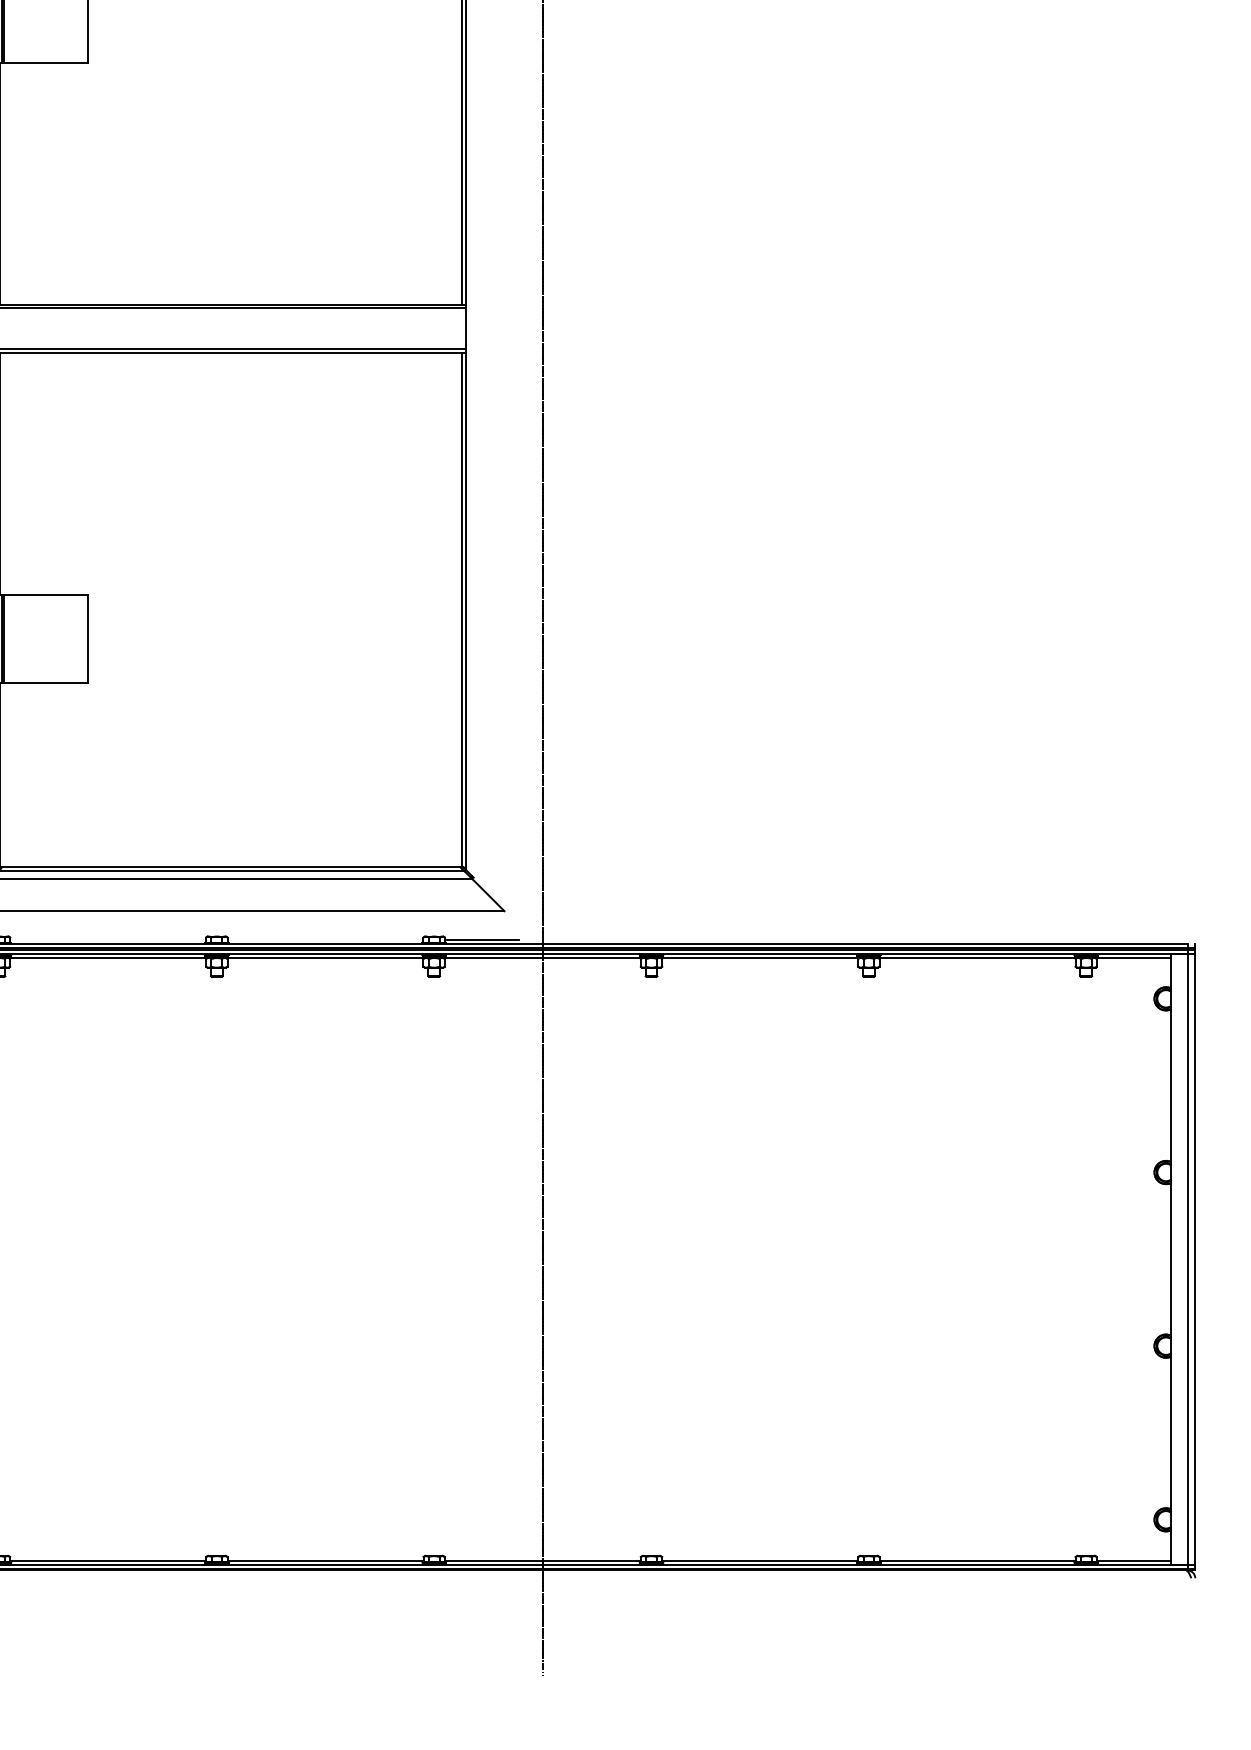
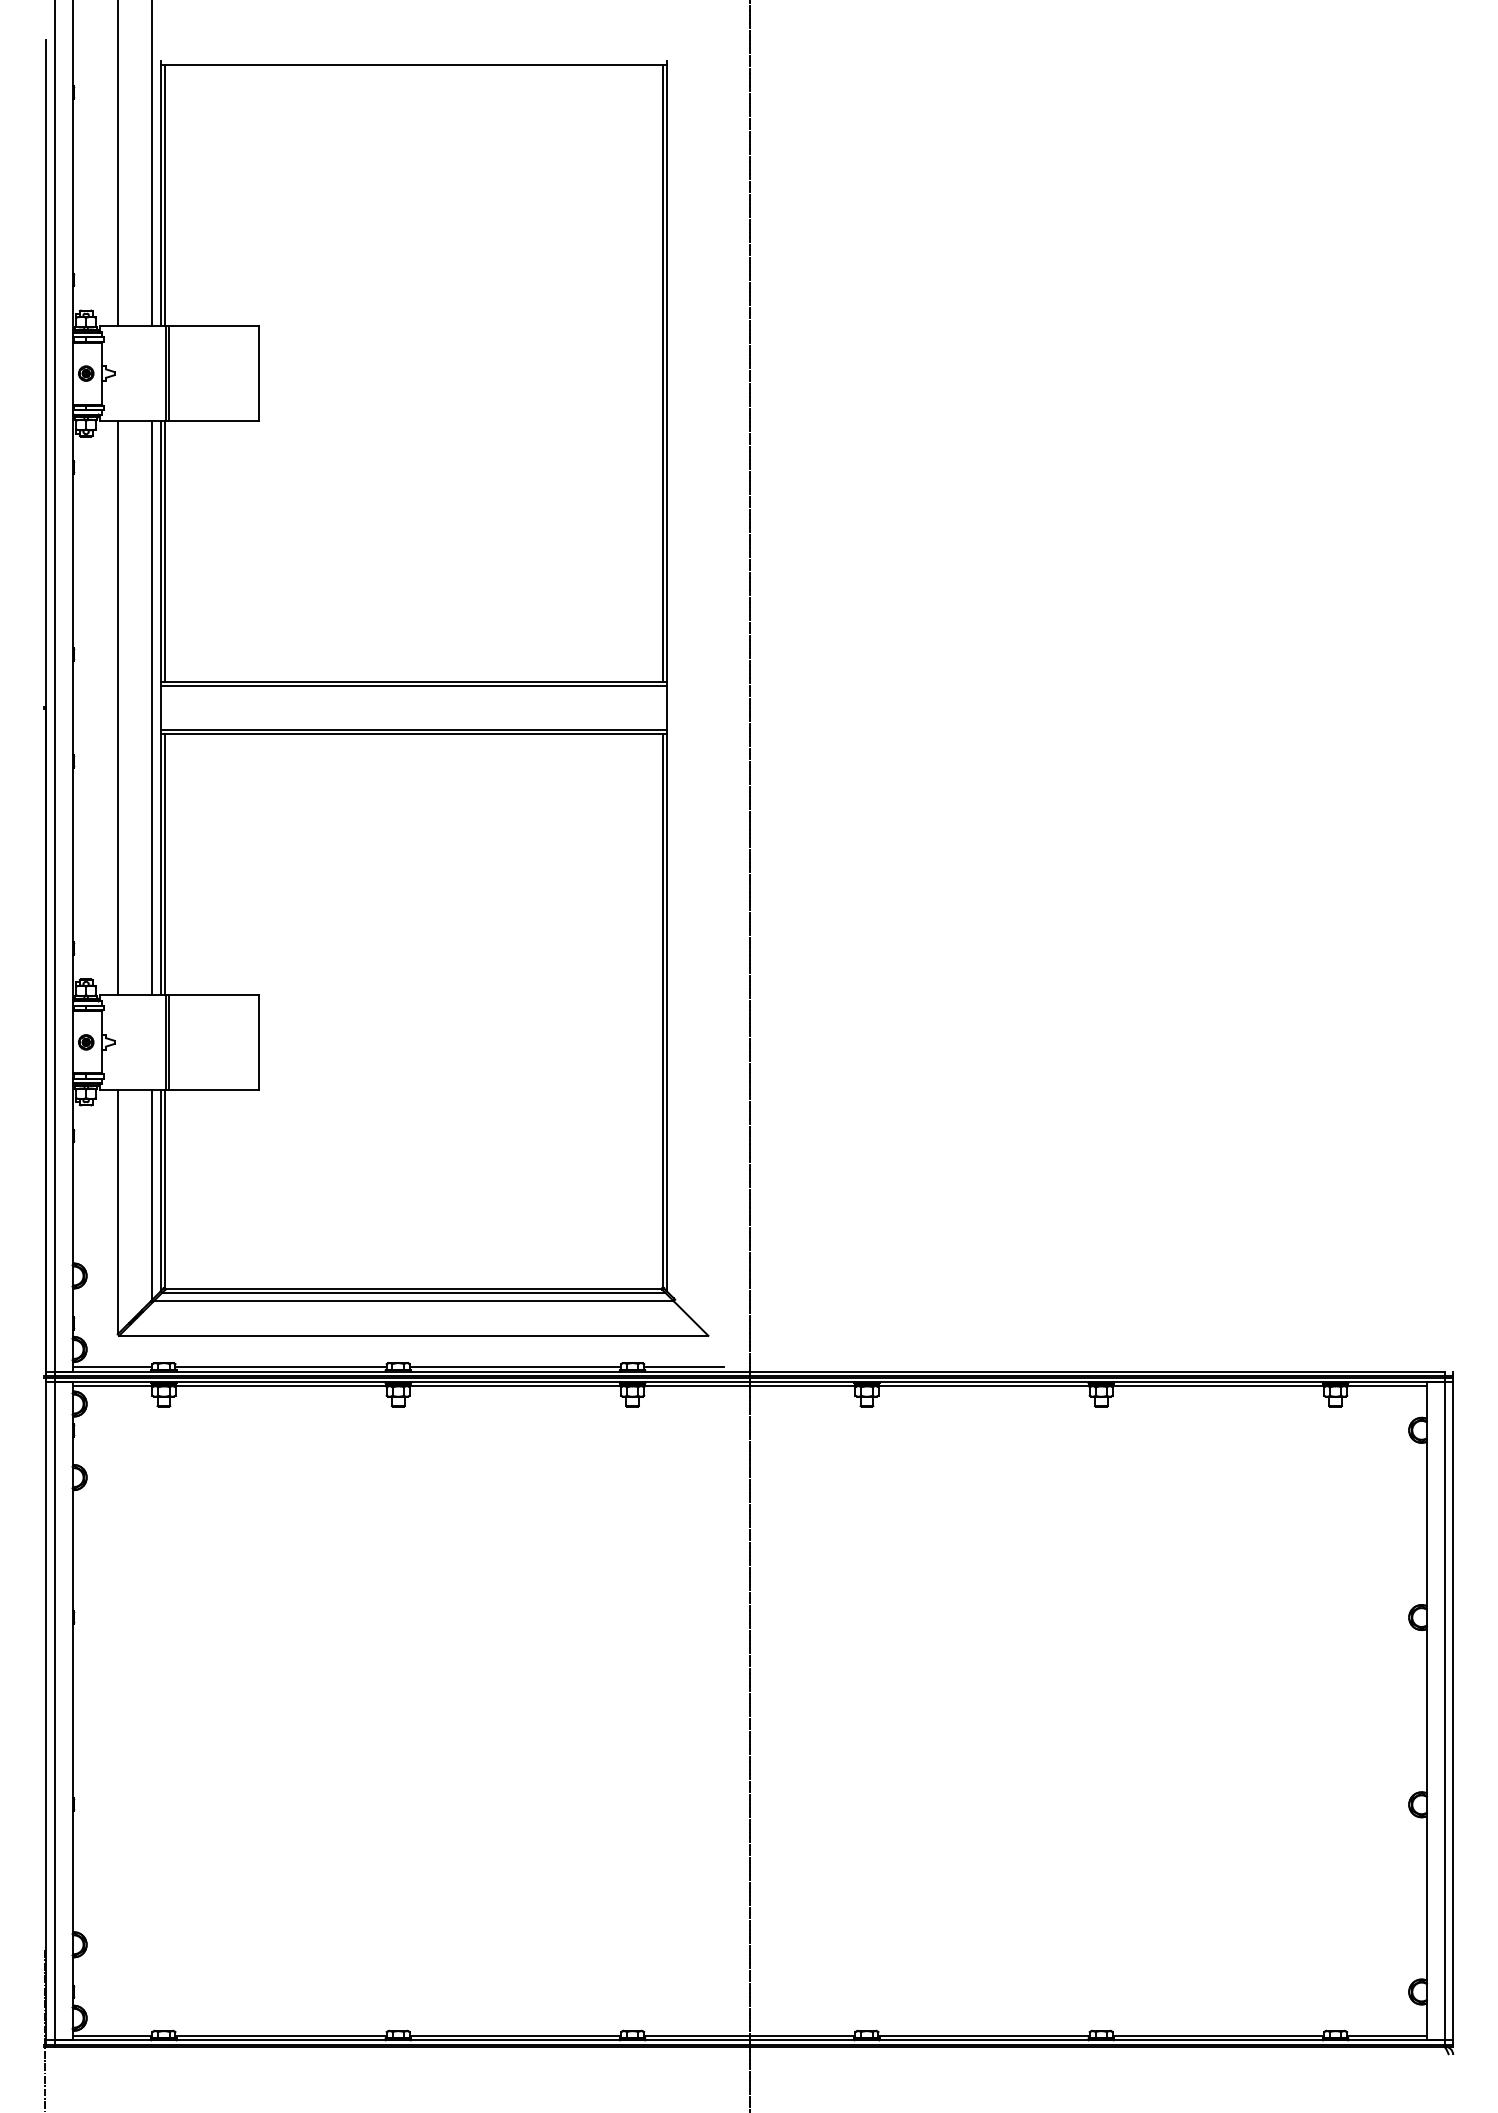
line: (107, 940) -> (280, 1367), added
line: (325, 940) -> (515, 1367), added

